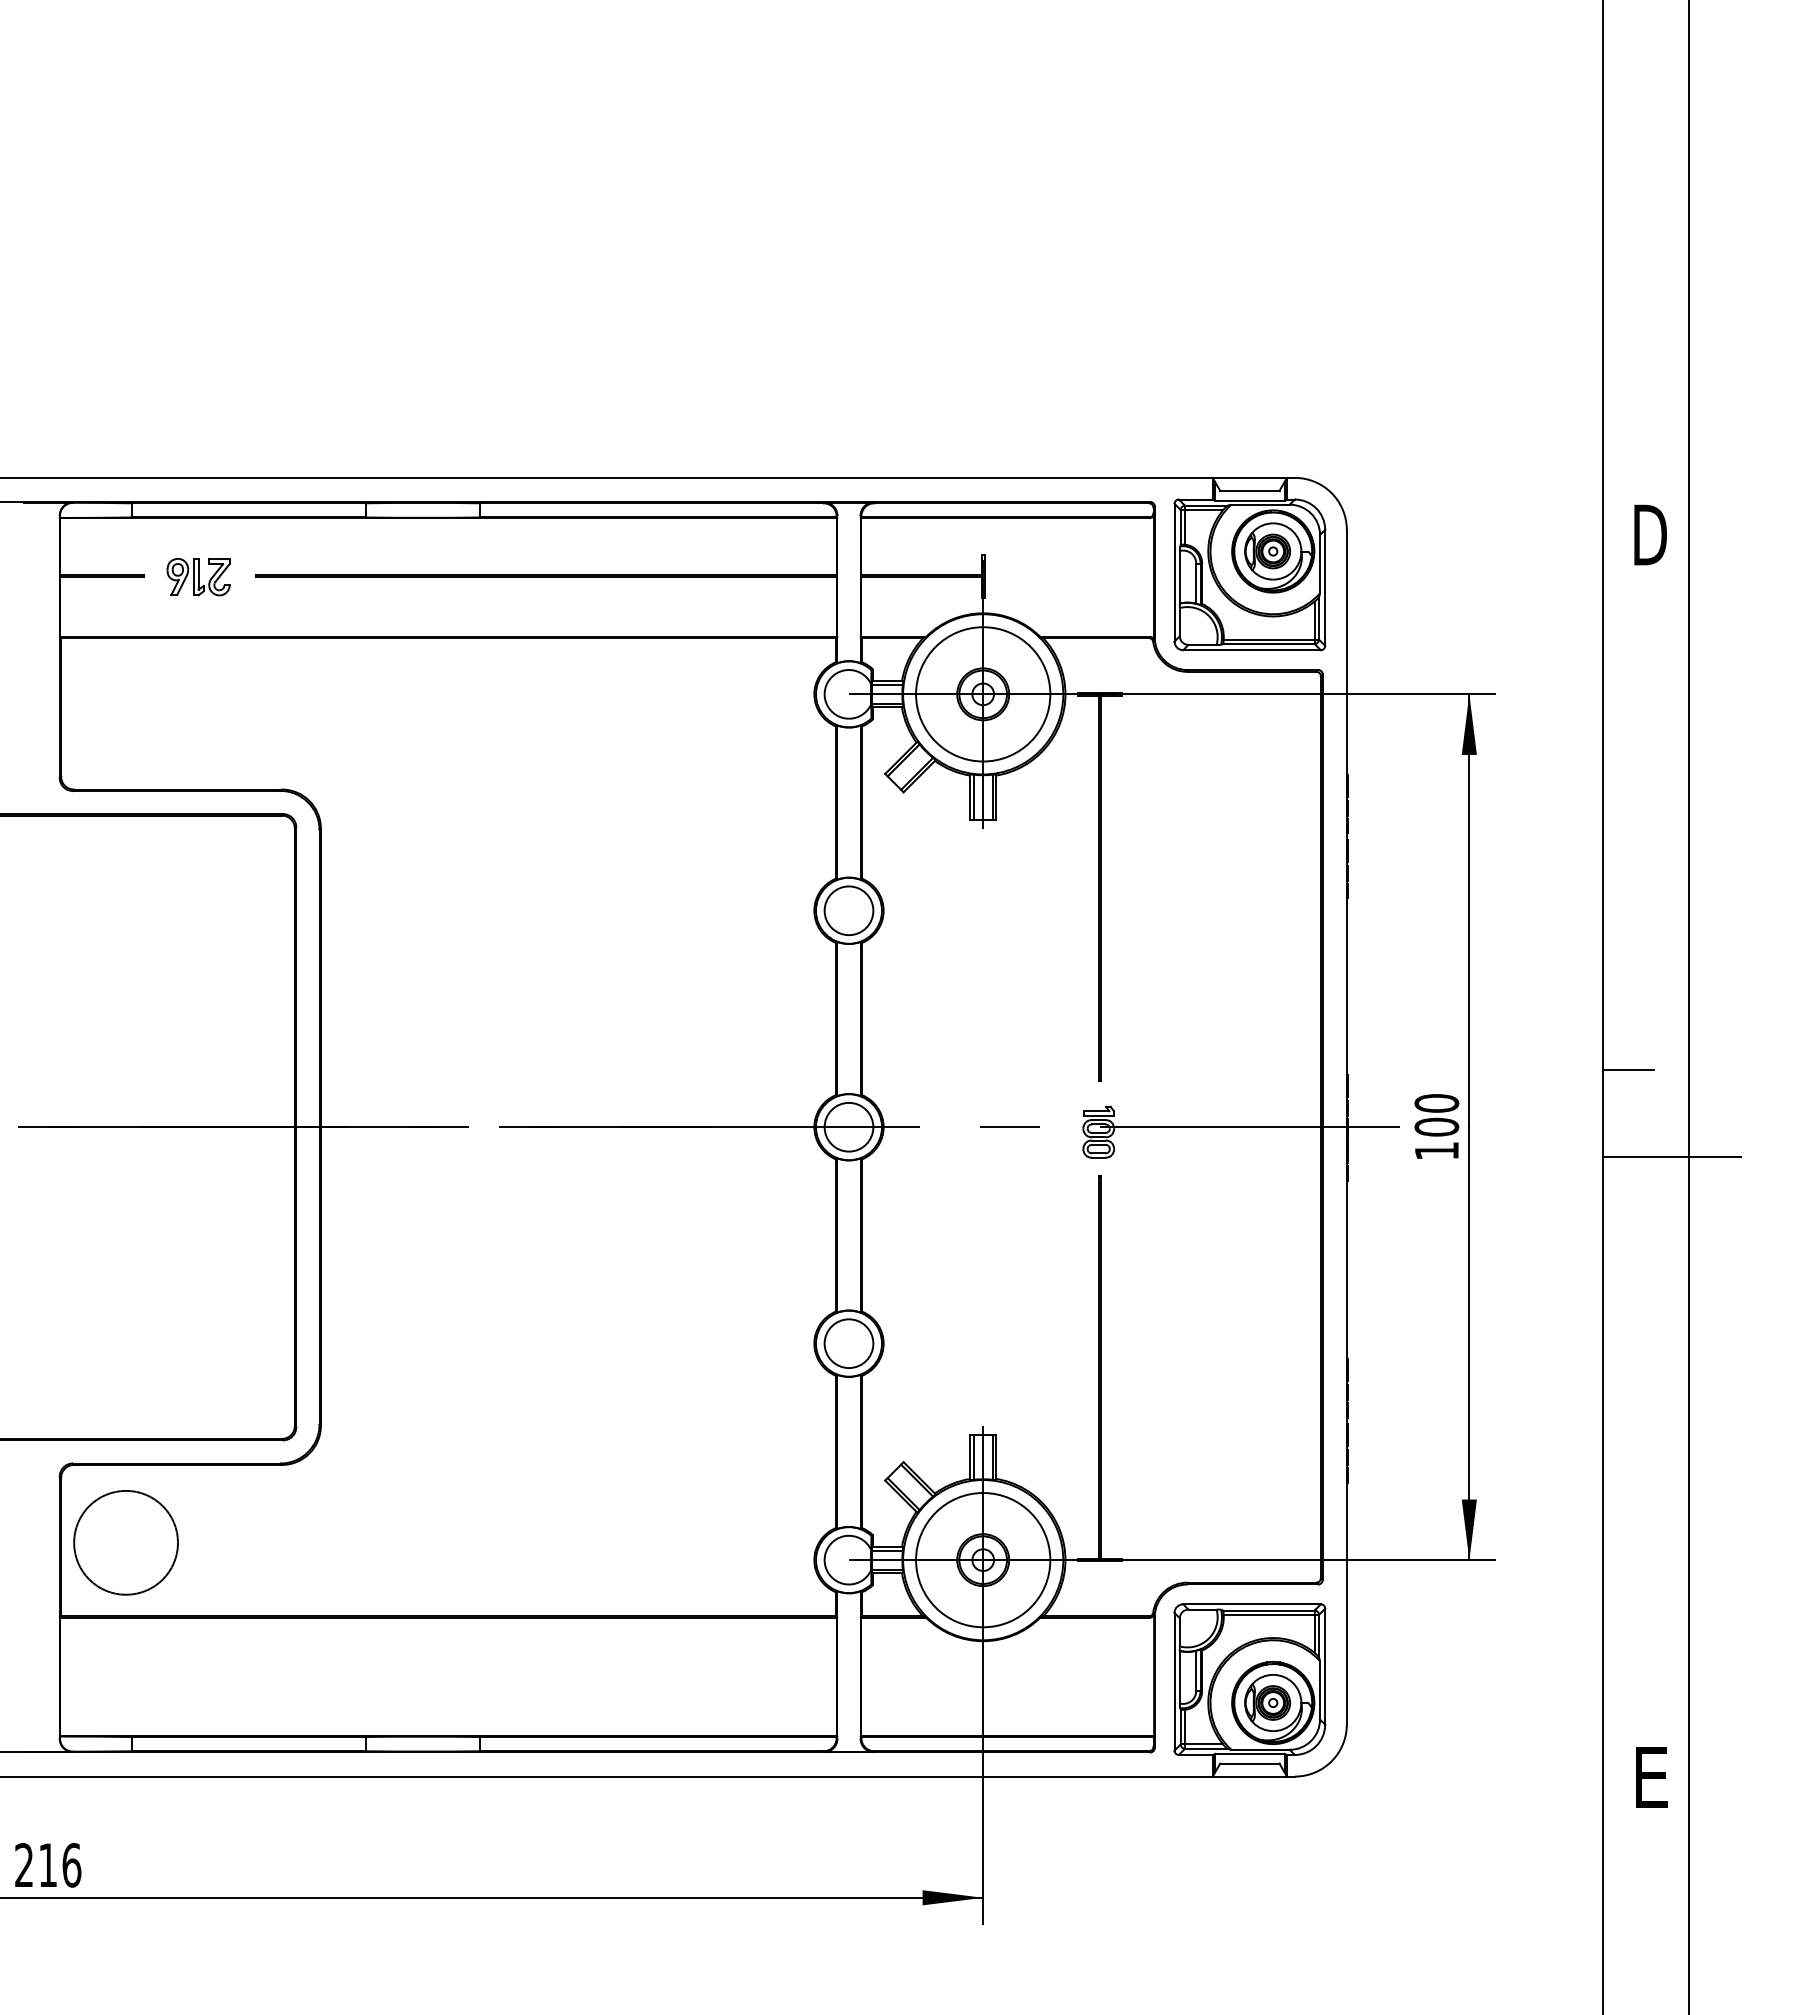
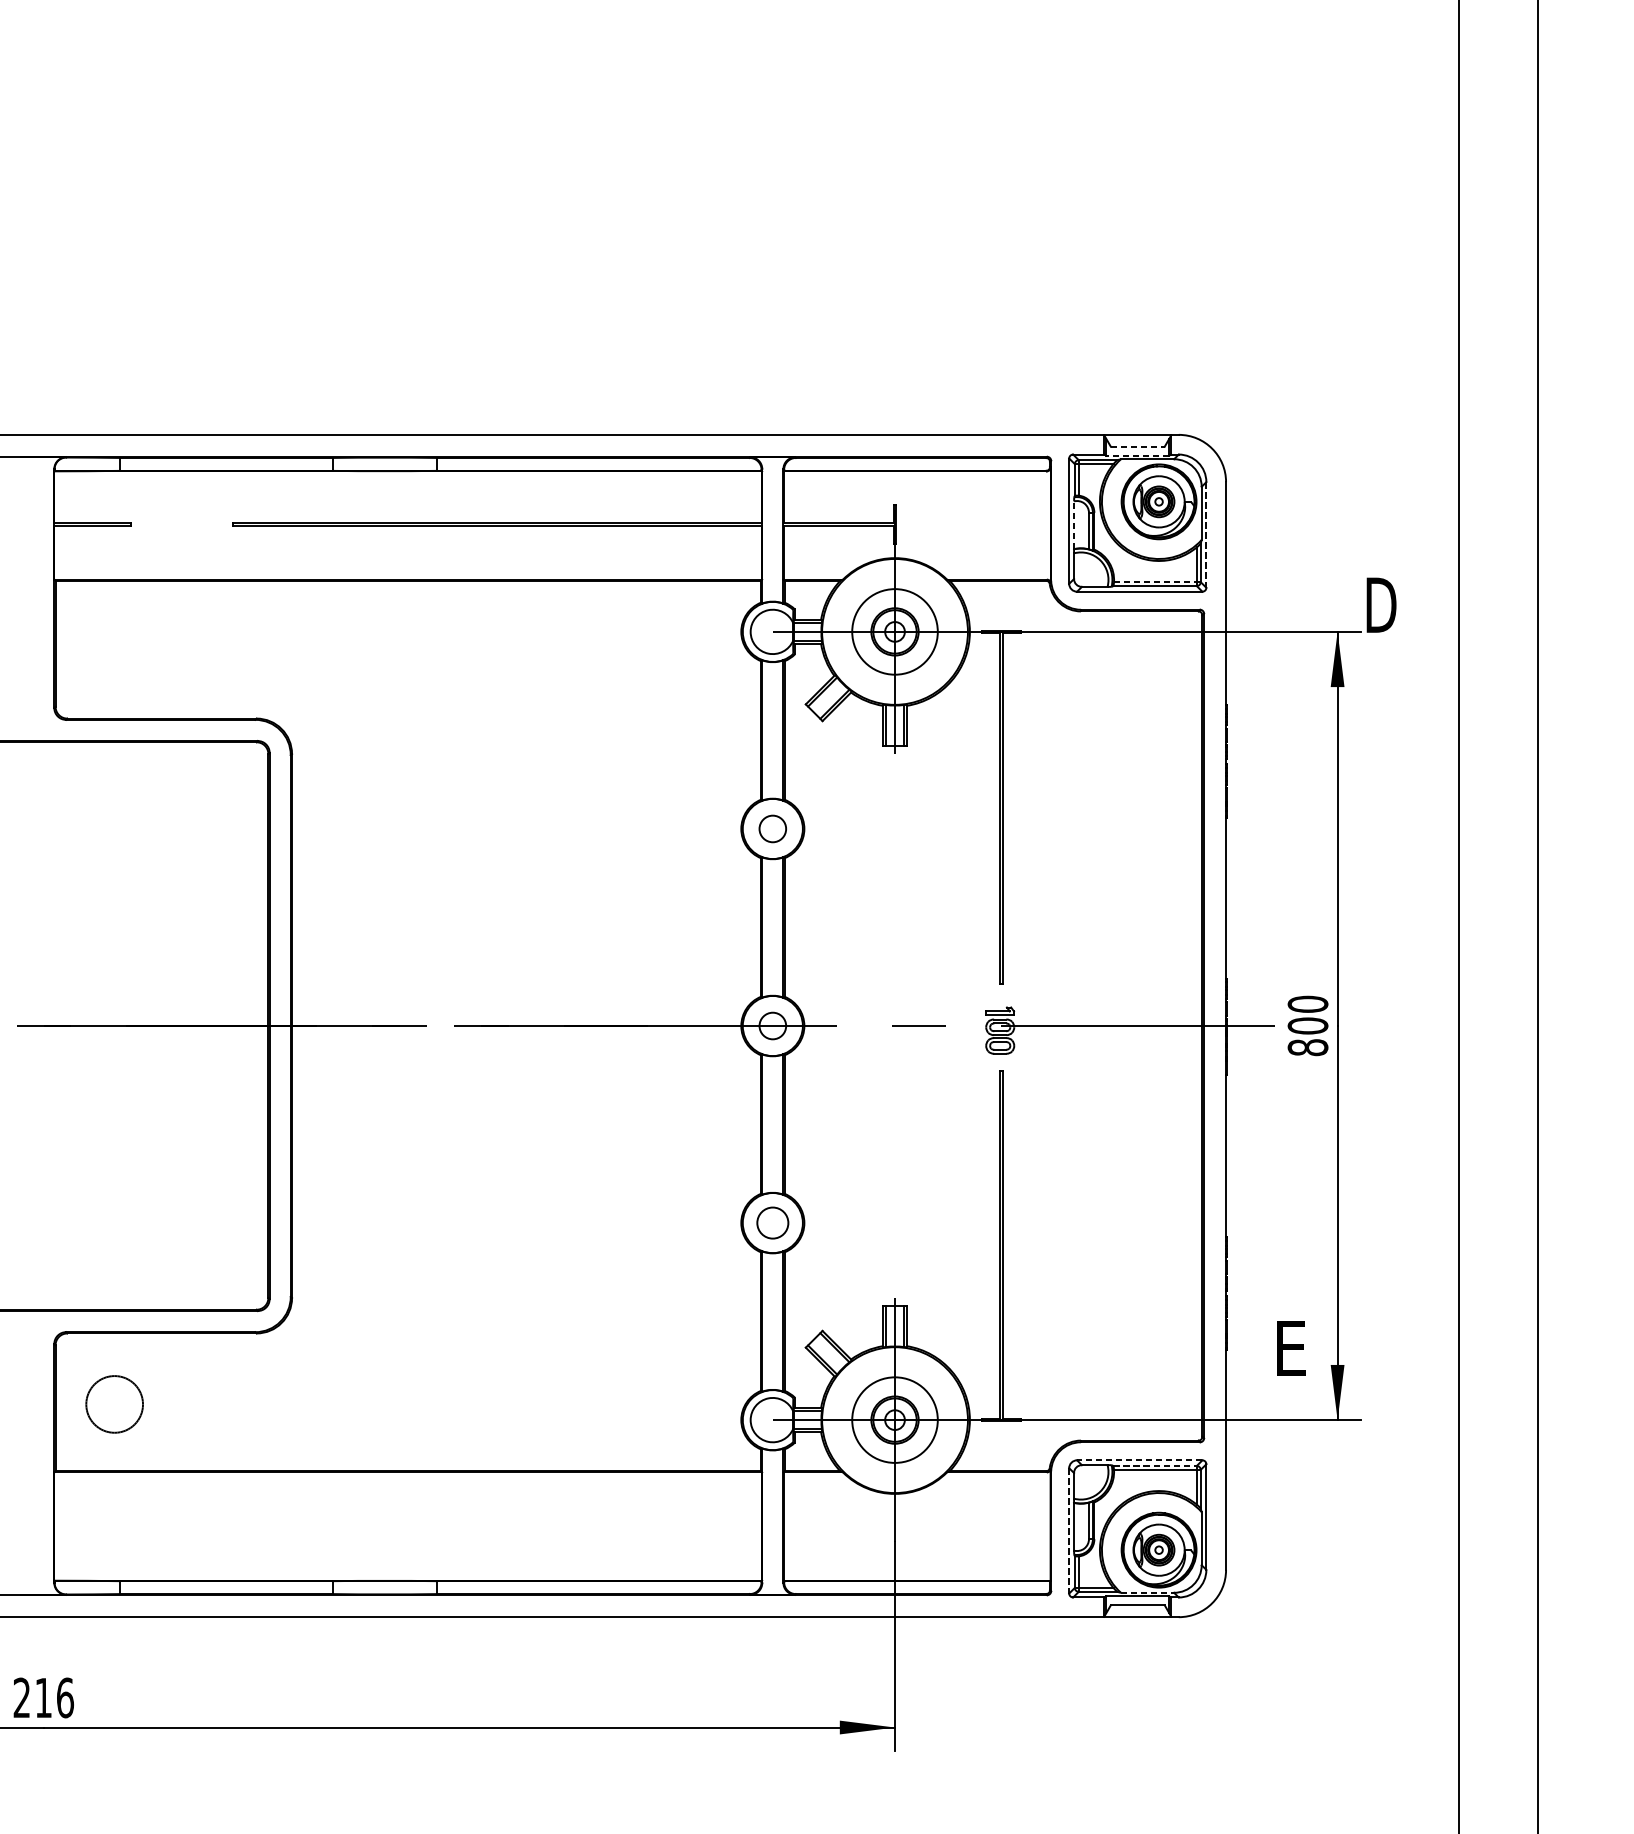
line: (1249, 490) -> (1137, 446), solid -> dashed
line: (1249, 500) -> (1137, 455), solid -> dashed
text: (1650, 534) -> (1381, 604), moved
line: (1179, 576) -> (1073, 524), solid -> dashed
part: (198, 577) -> (180, 525), removed
line: (1325, 588) -> (1206, 535), solid -> dashed
line: (1271, 639) -> (1157, 581), solid -> dashed
circle: (983, 694) -> (895, 632), size x0.7
circle: (848, 910) -> (772, 828), size x0.6
line: (1628, 1070) -> (1482, 974), removed
circle: (848, 1126) -> (772, 1025), size x0.6
text: (1436, 1150) -> (1307, 1047), 100 -> 800
line: (1671, 1156) -> (1521, 1052), removed
circle: (848, 1343) -> (772, 1222), size x0.7
circle: (125, 1542) -> (114, 1404), size x0.6
circle: (983, 1560) -> (895, 1420), size x0.7
line: (1252, 1604) -> (1140, 1460), solid -> dashed
line: (1268, 1610) -> (1154, 1465), solid -> dashed
line: (1174, 1681) -> (1069, 1530), solid -> dashed
line: (1261, 1749) -> (1148, 1592), solid -> dashed
text: (1651, 1777) -> (1291, 1348), moved

